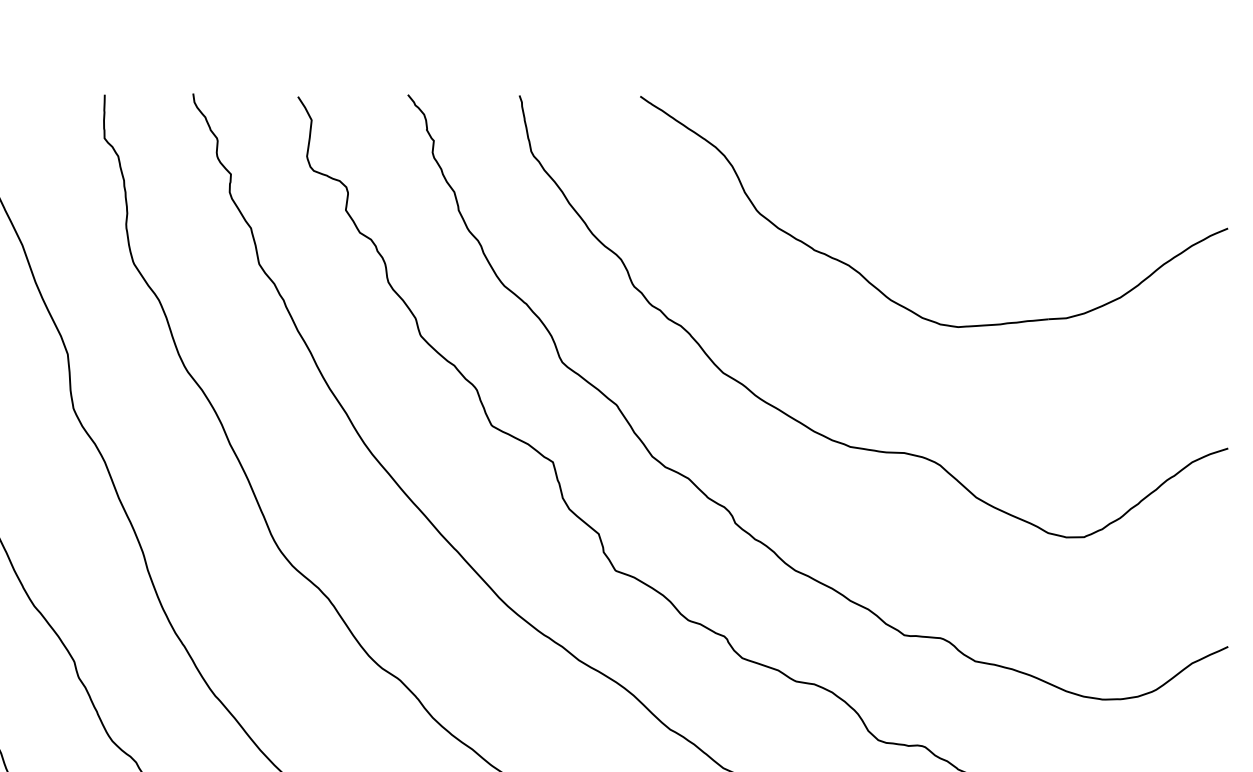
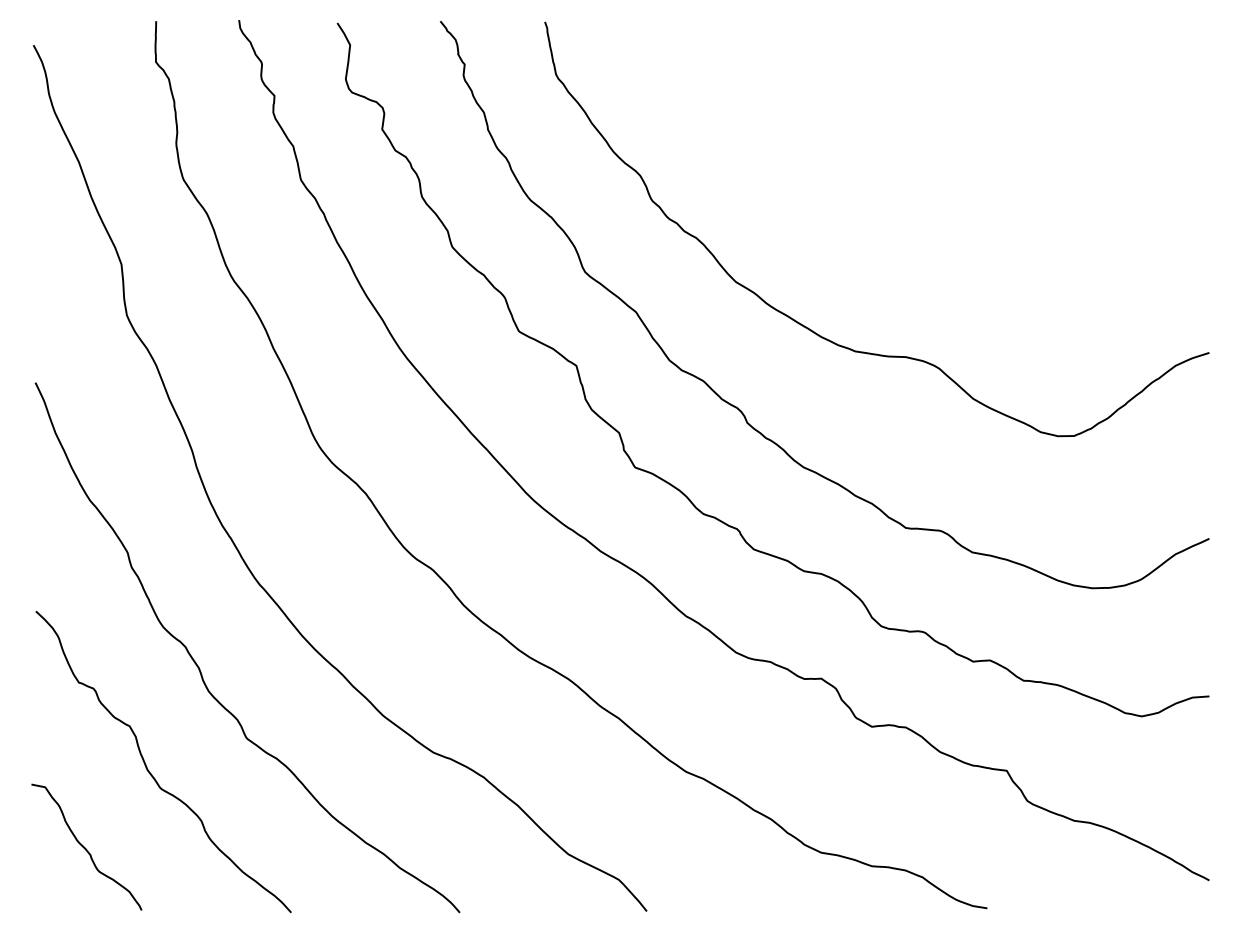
part: (873, 283) -> (876, 198), removed

